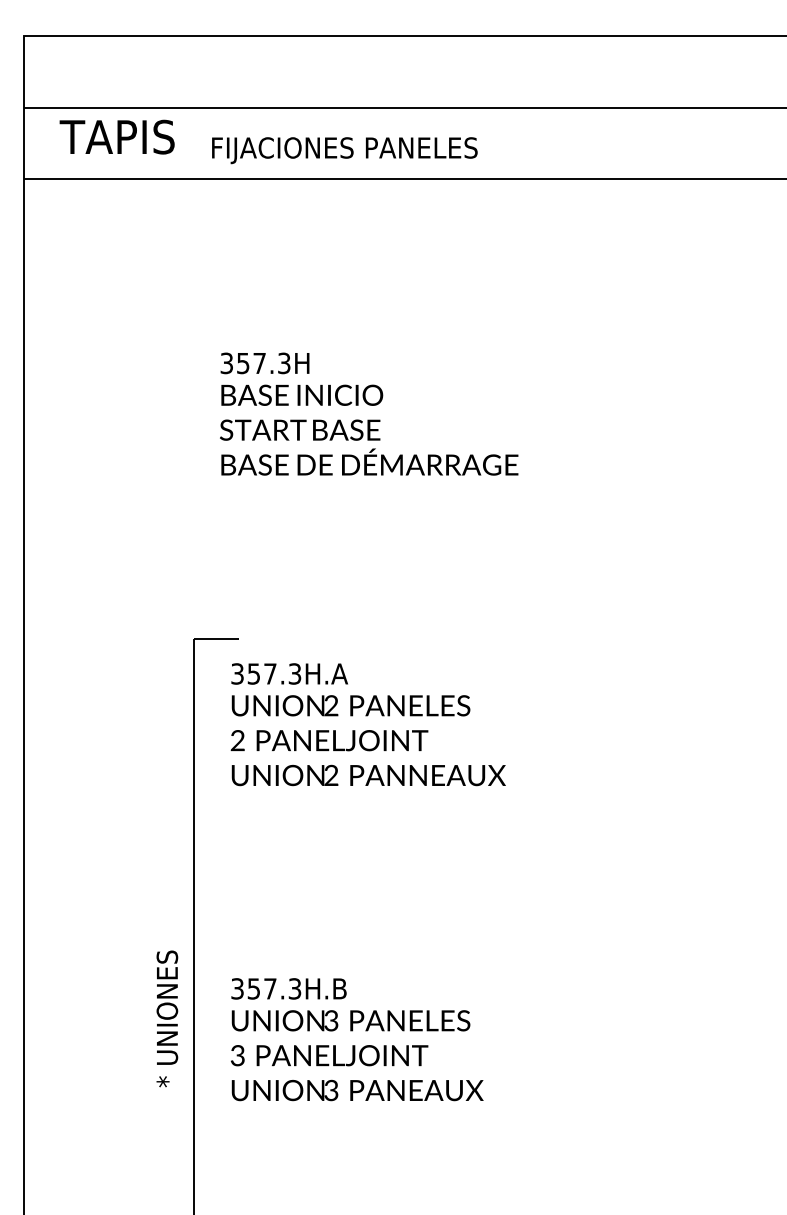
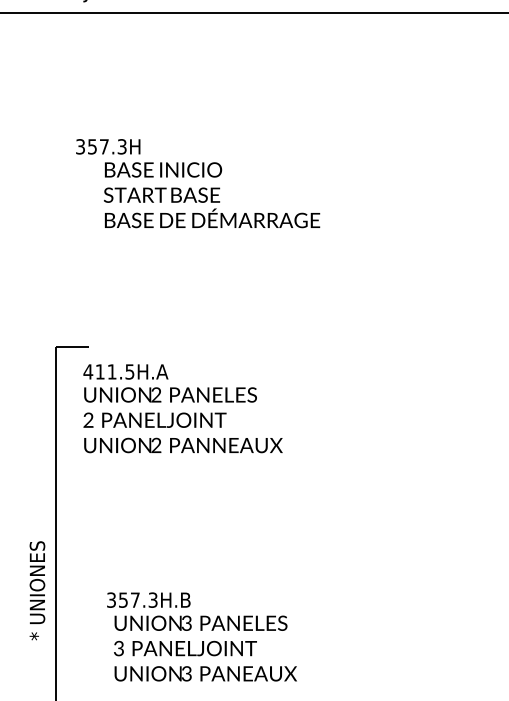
text: (369, 429) -> (212, 194), moved
text: (265, 673) -> (108, 371), 357.3H.A -> 411.5H.A
text: (288, 988) -> (148, 599), moved
text: (167, 1018) -> (37, 590), moved
text: (357, 1055) -> (205, 648), moved

